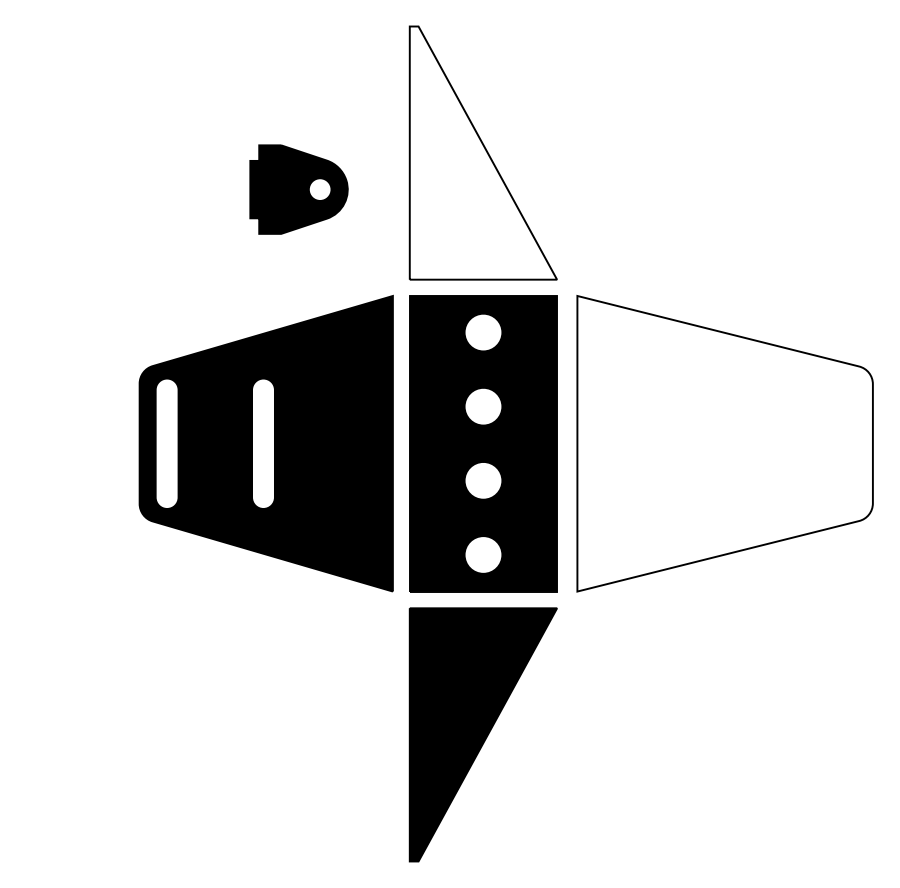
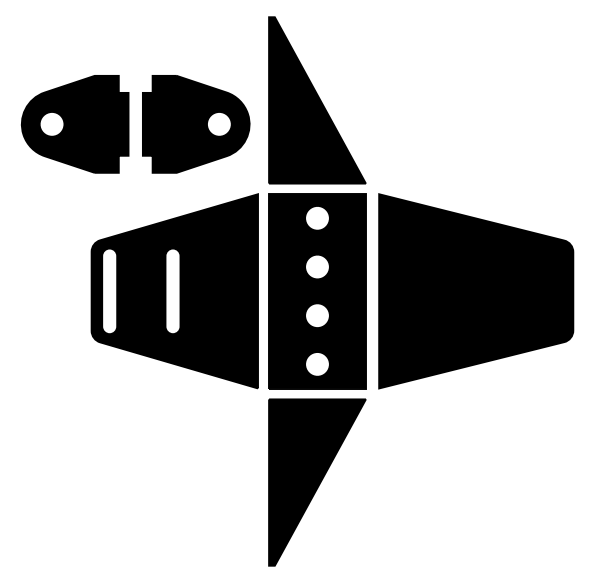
fill: (483, 153) -> (317, 100), added
part: (115, 189) -> (75, 124), added
part: (299, 189) -> (196, 124), size x1.67
fill: (725, 444) -> (476, 291), added

